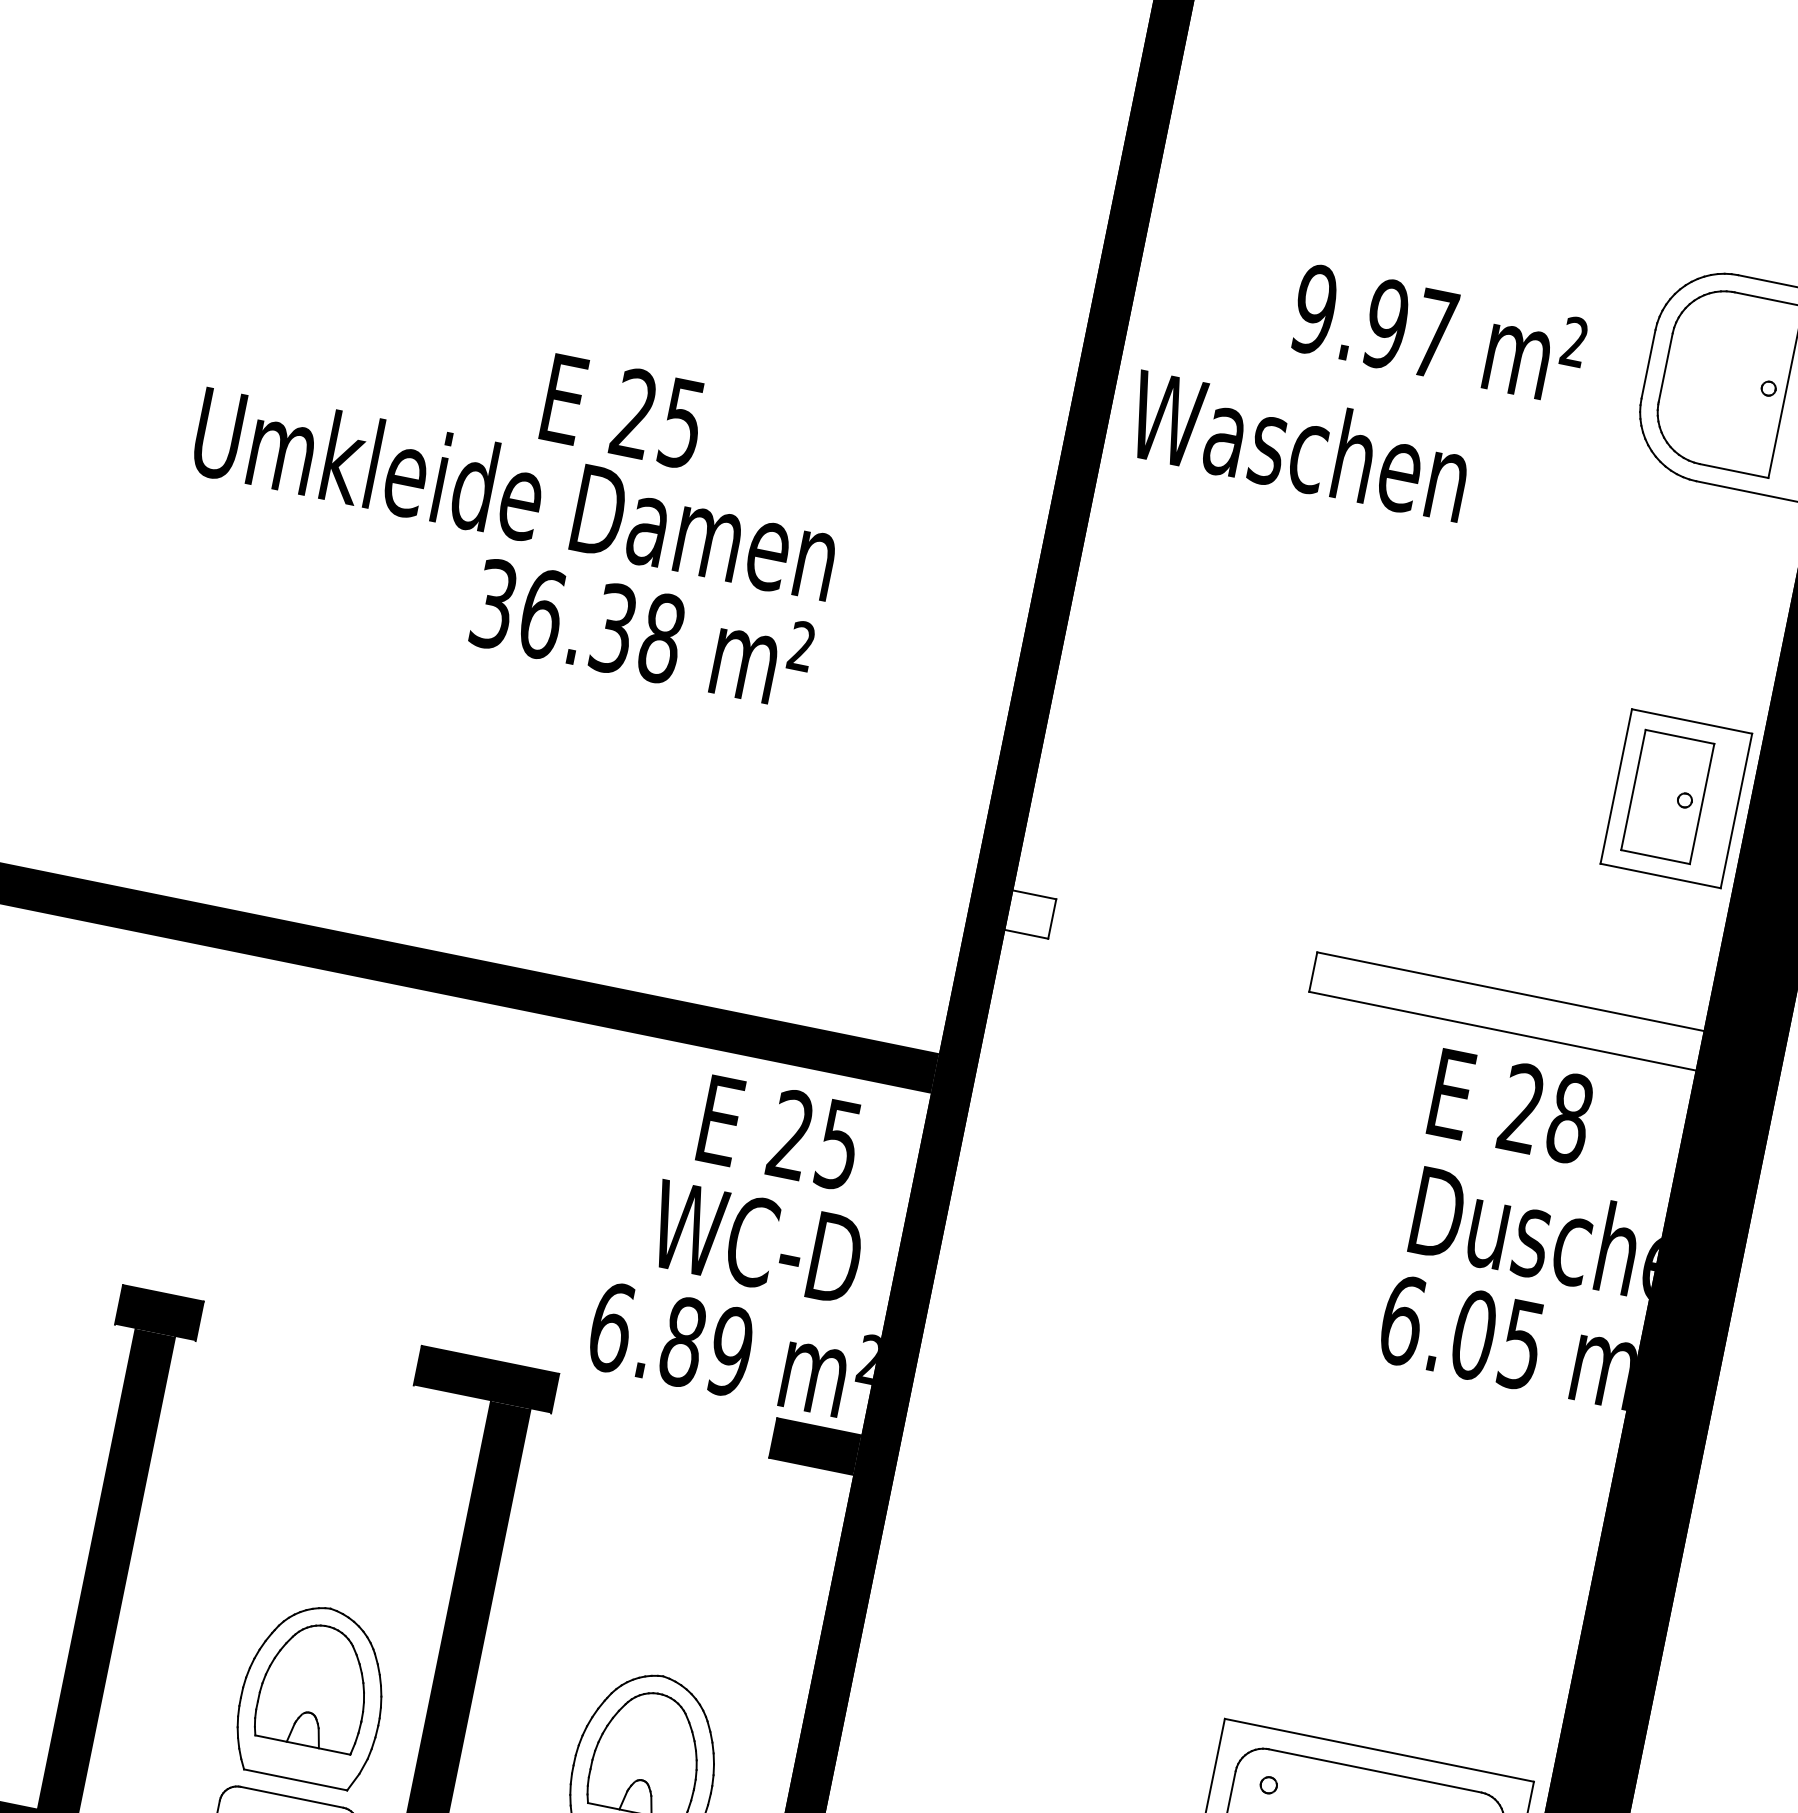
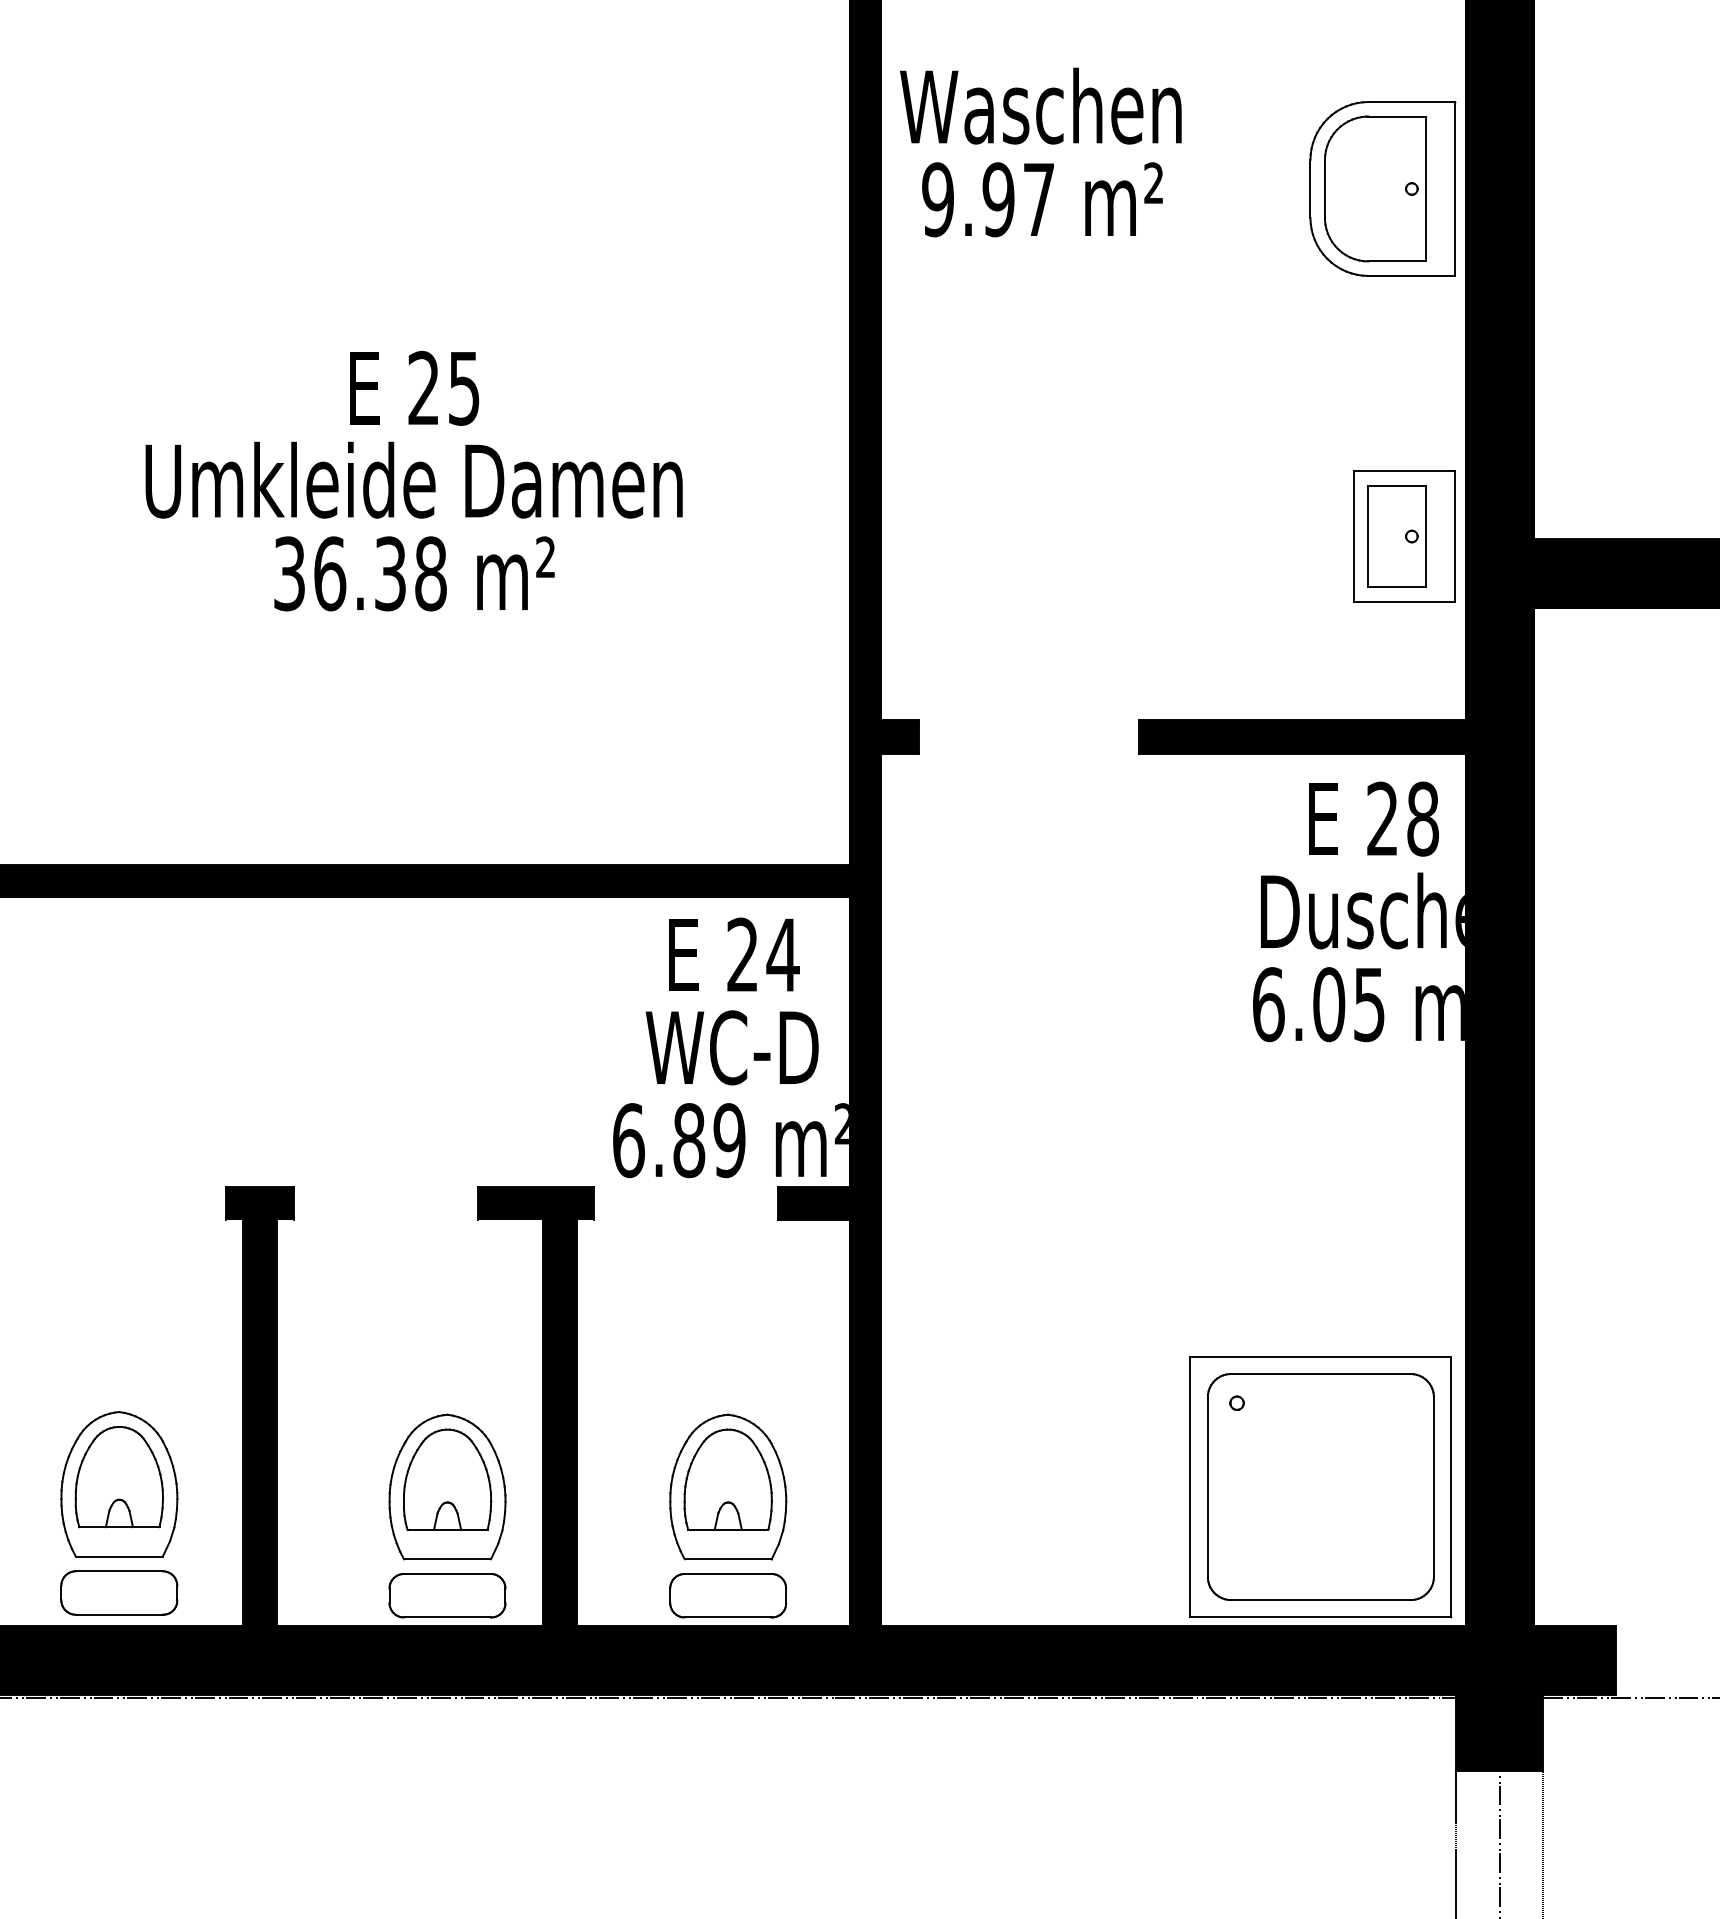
text: (1438, 334) -> (1042, 199), moved
text: (623, 410) -> (414, 387), moved
text: (1299, 444) -> (1040, 105), moved
text: (642, 633) -> (414, 573), moved
fill: (1030, 914) -> (900, 736), added
fill: (1505, 1010) -> (1301, 736), added
text: (1511, 1105) -> (1373, 818), moved
text: (838, 1145) -> (782, 955), 25 -> 24

